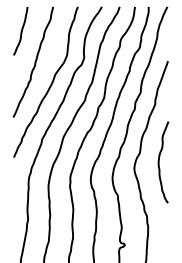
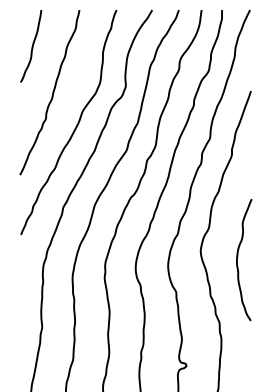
curve: (159, 162) -> (238, 260), moved

